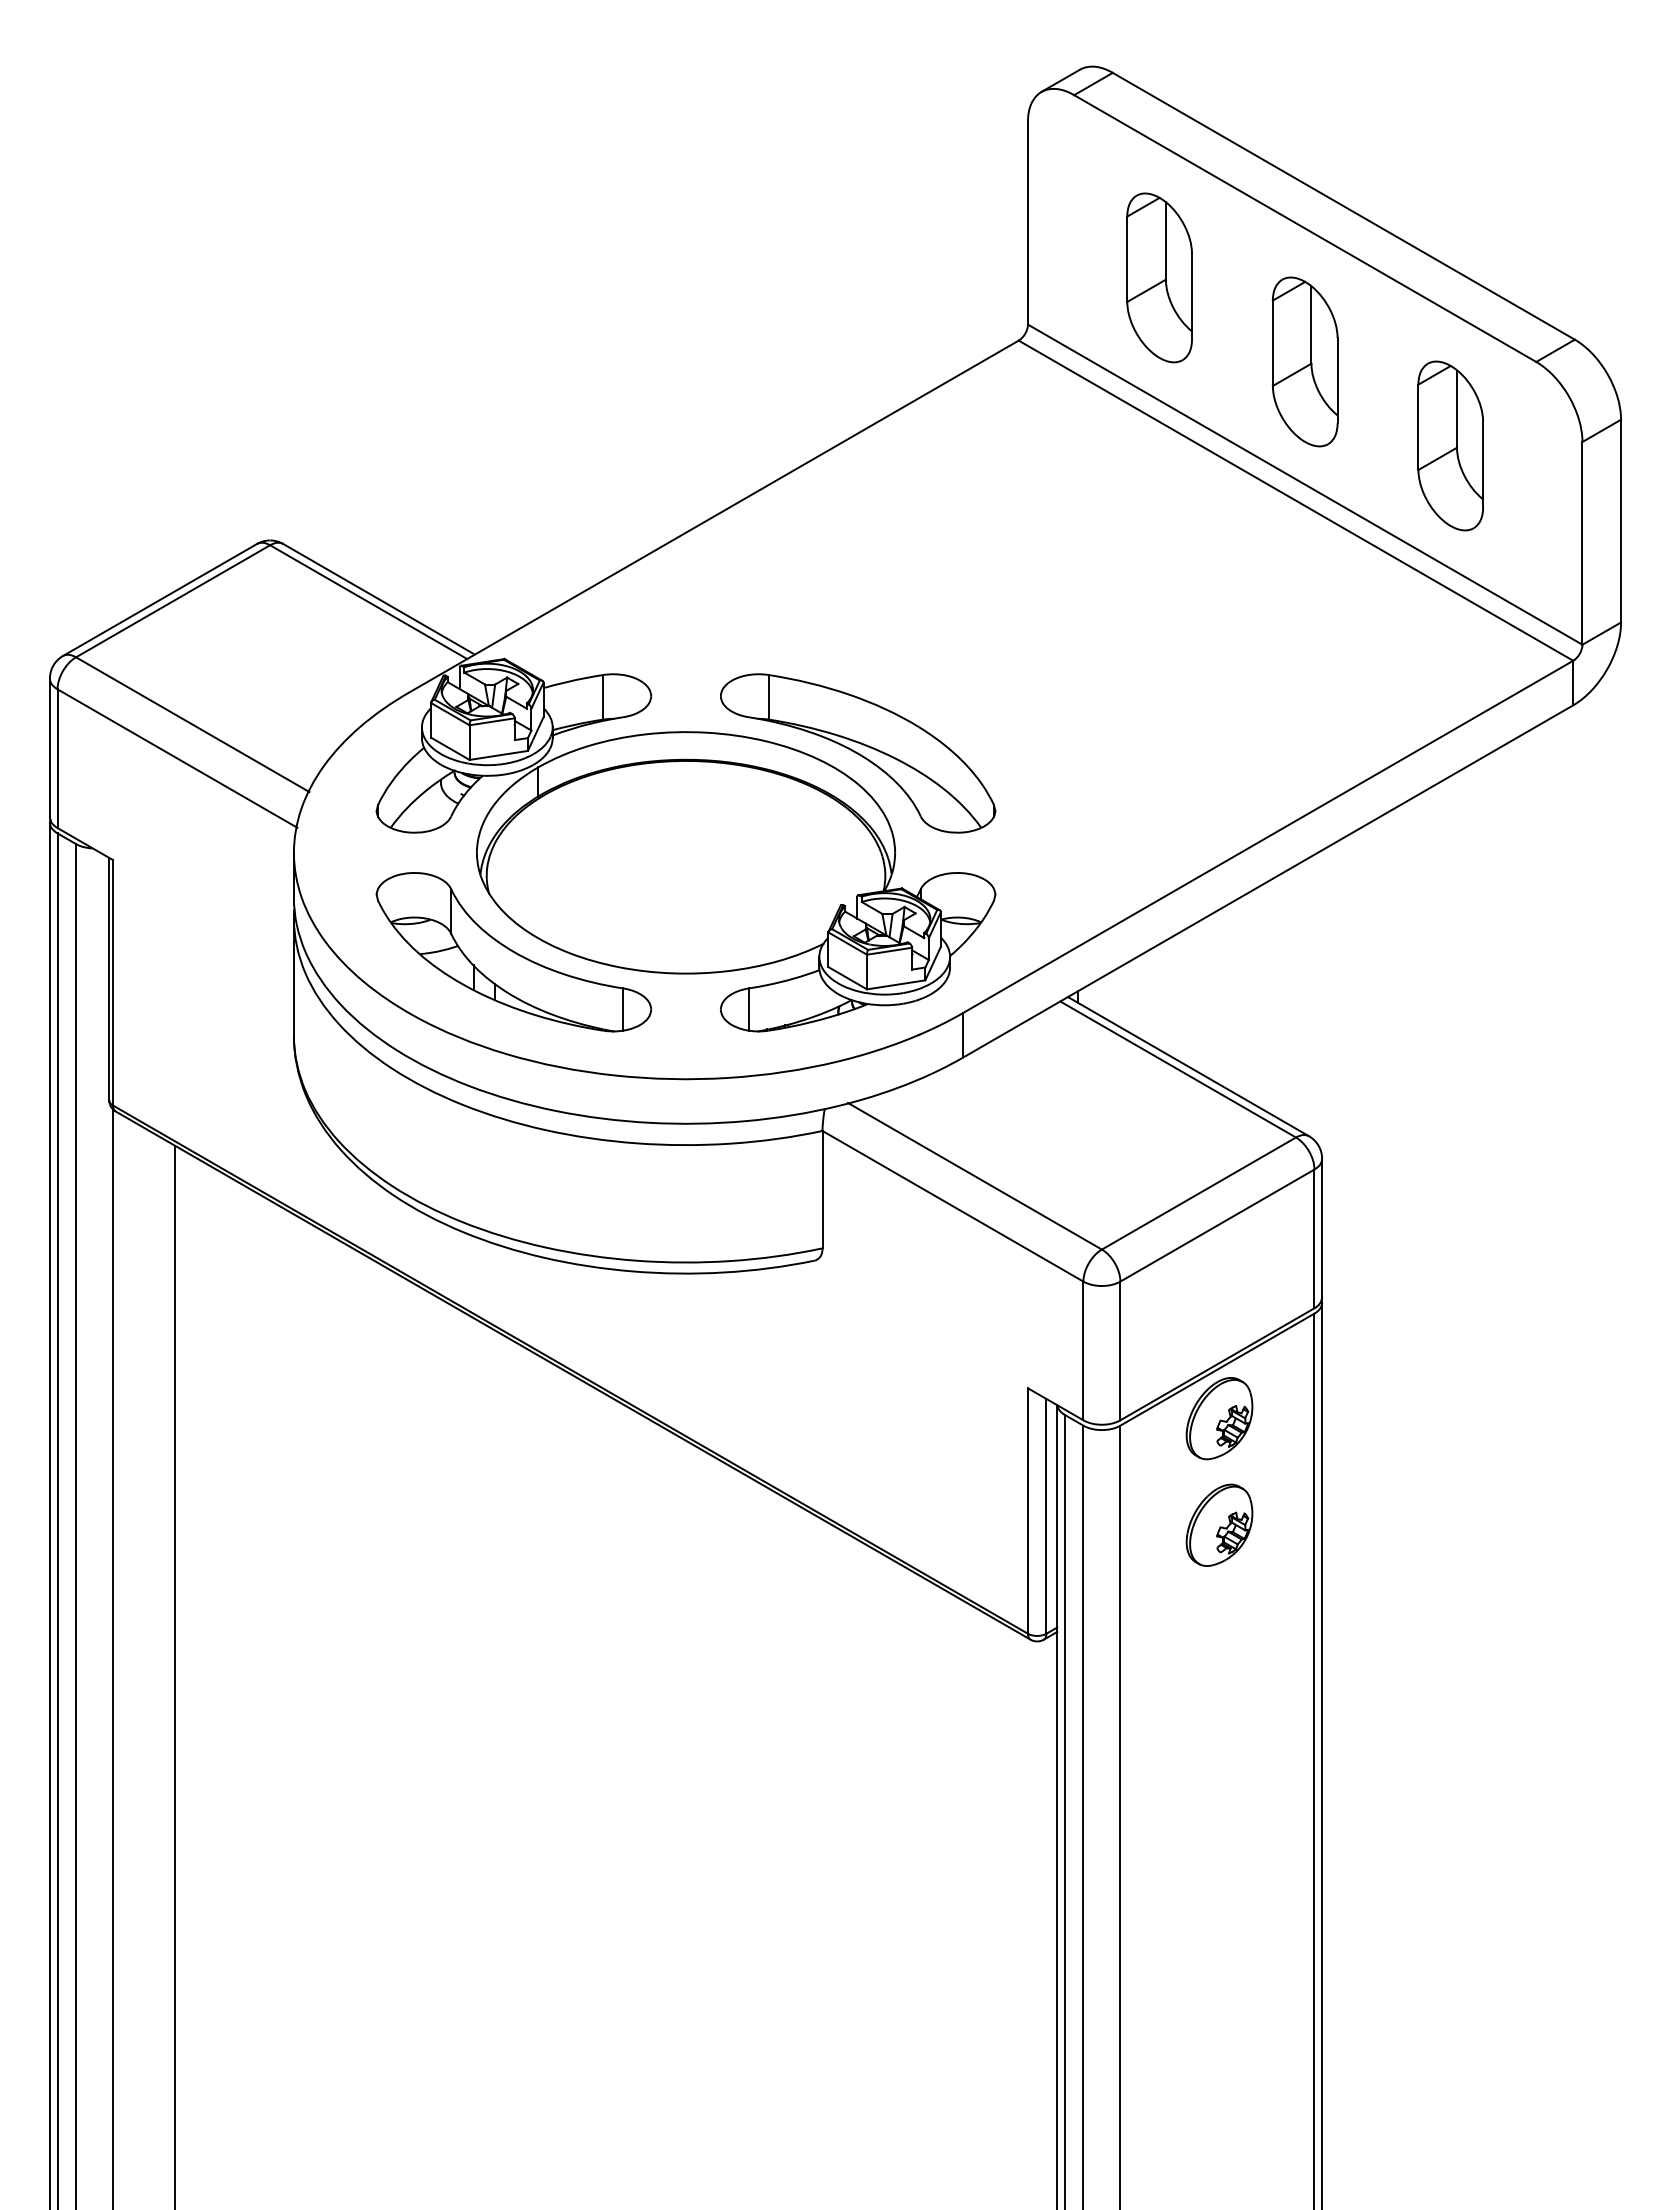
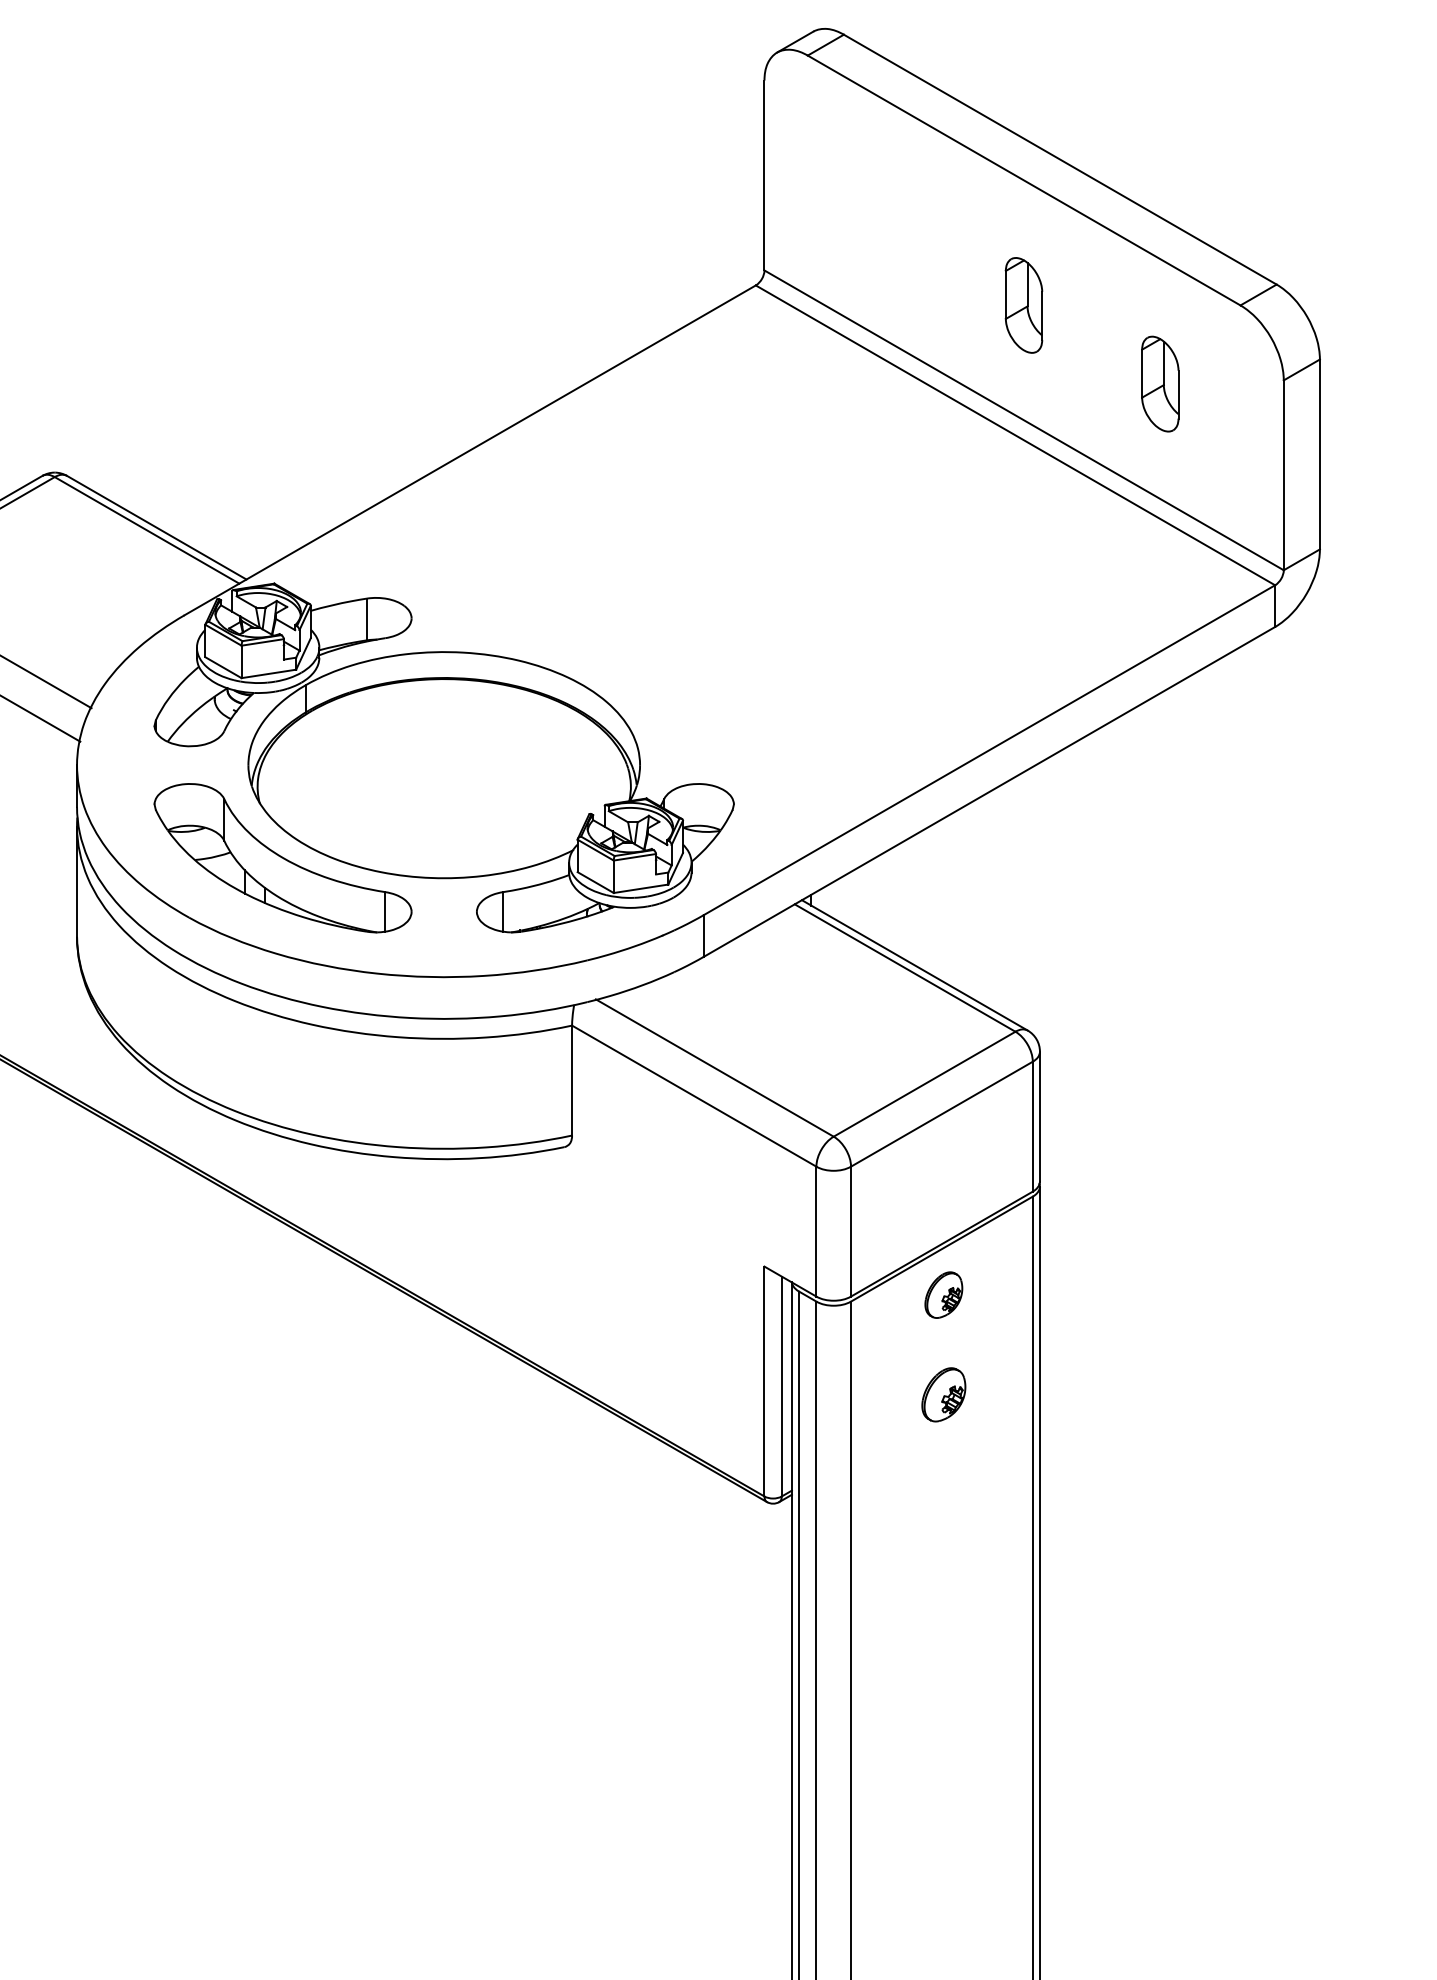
part: (1159, 277) -> (887, 226), removed
part: (1304, 361) -> (1023, 305), size x0.6
part: (1450, 445) -> (1160, 383), size x0.6
part: (858, 753) -> (605, 672), removed
part: (1219, 1418) -> (943, 1294), size x0.6
part: (1219, 1524) -> (943, 1394), size x0.7

